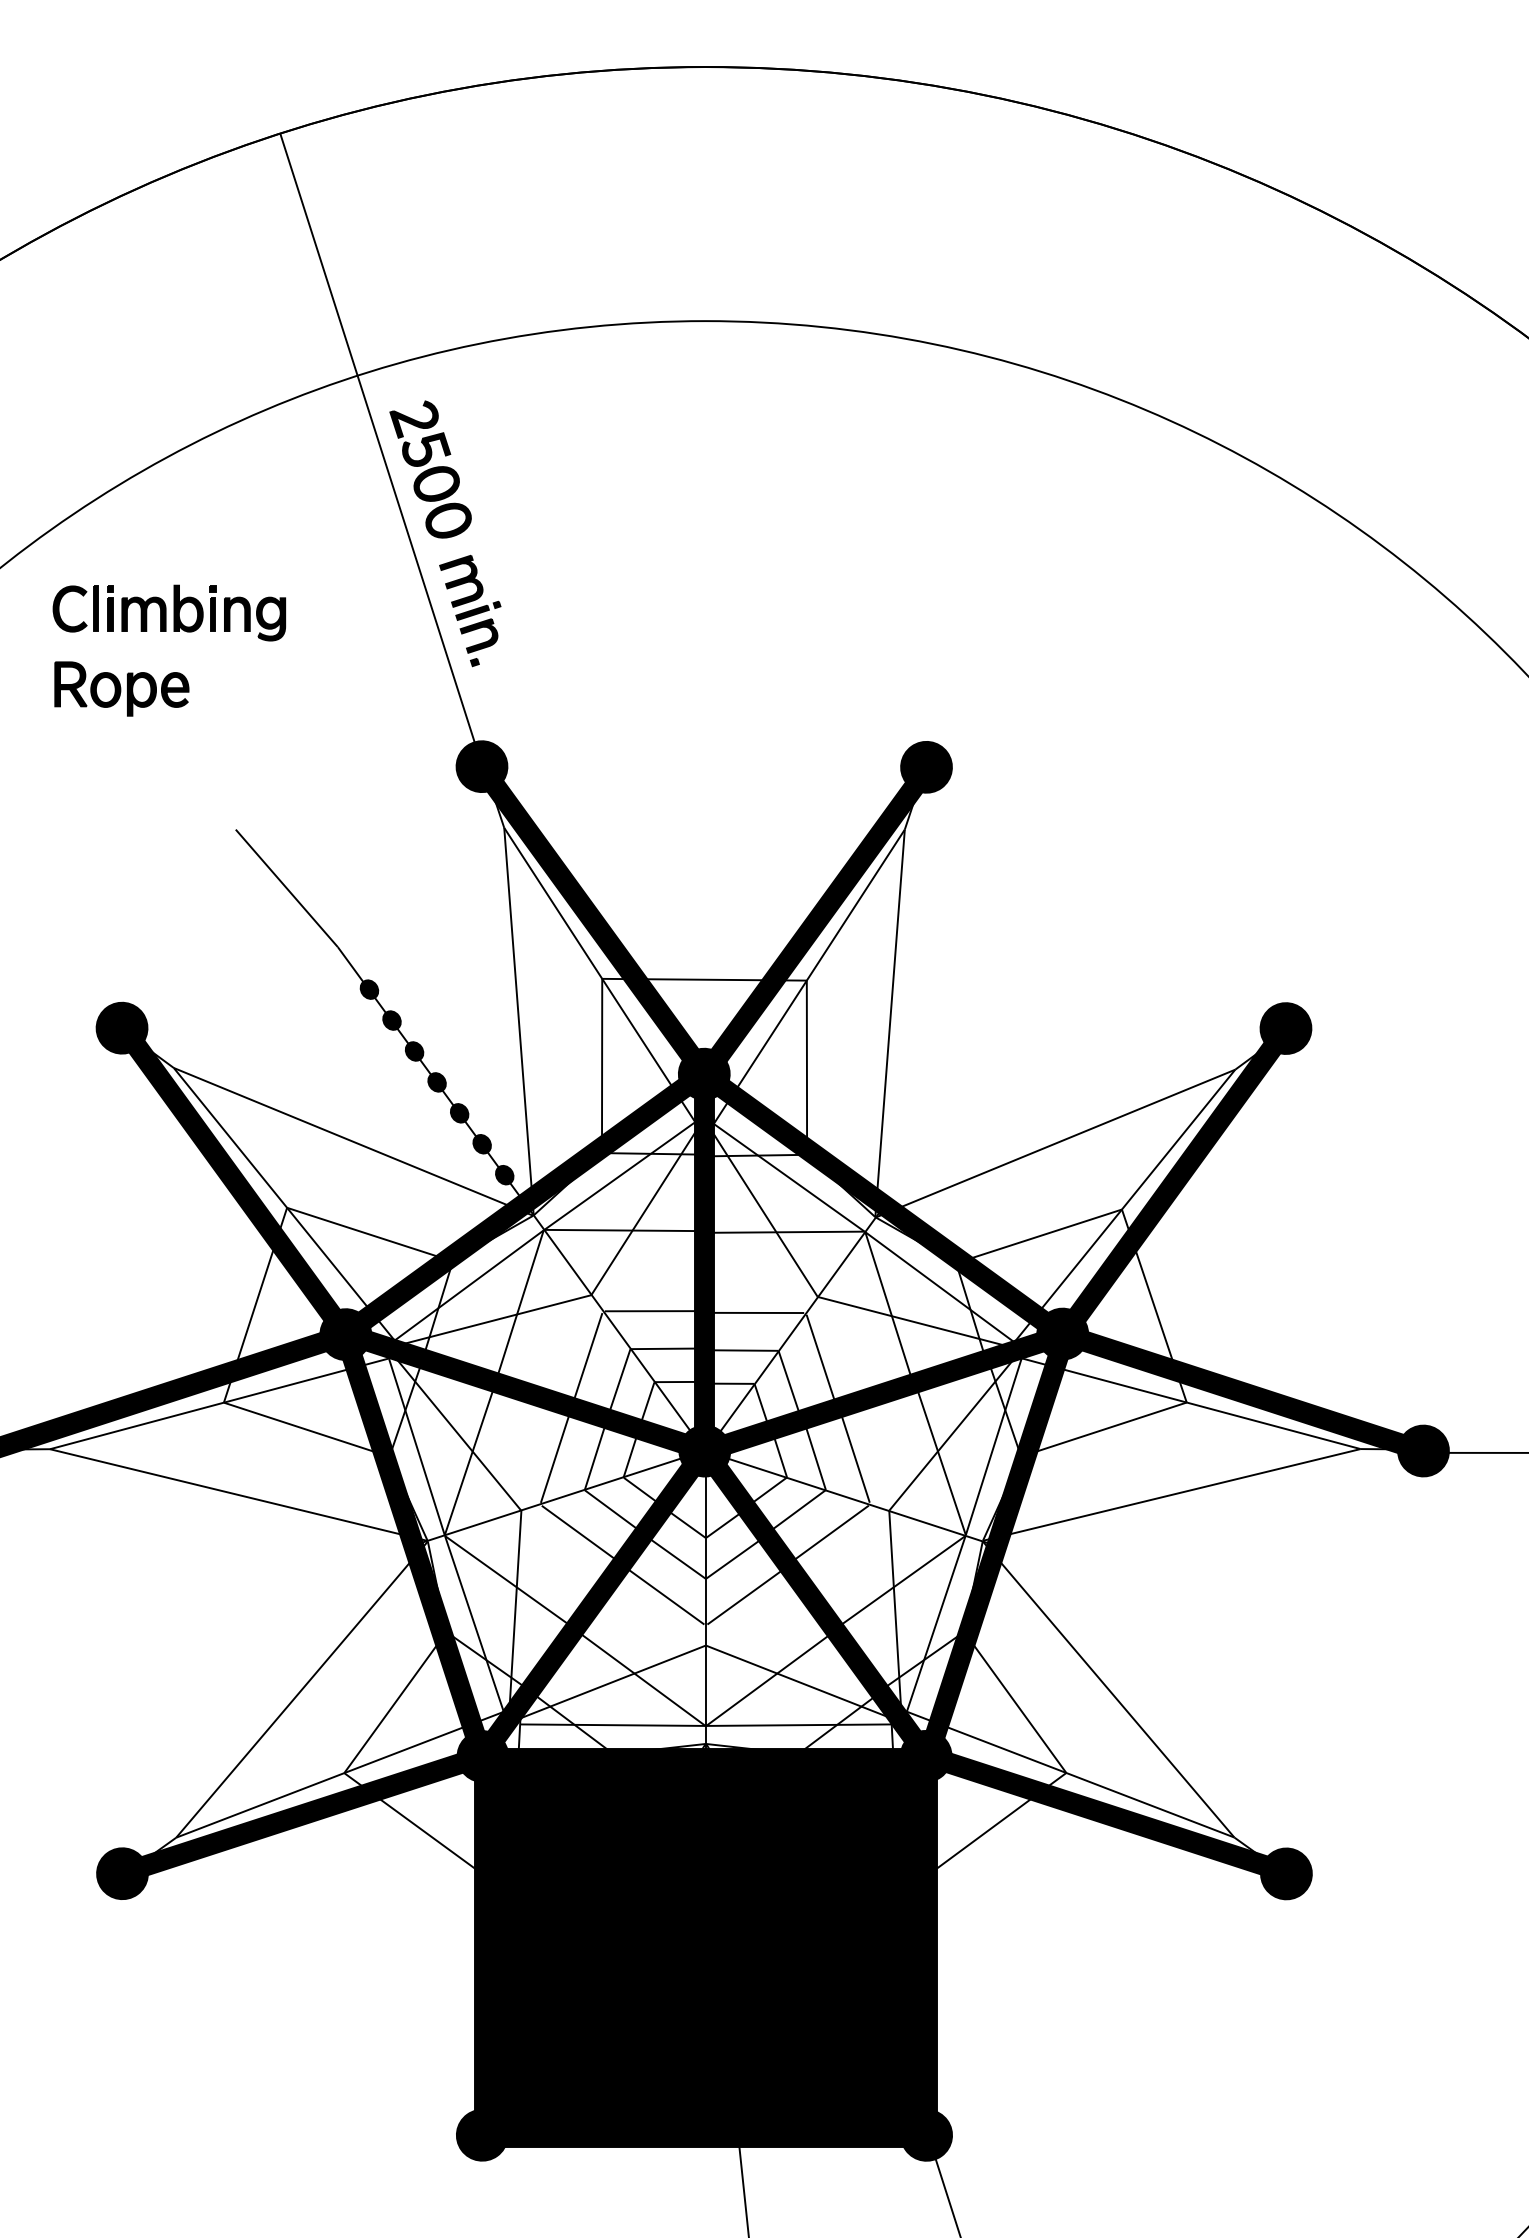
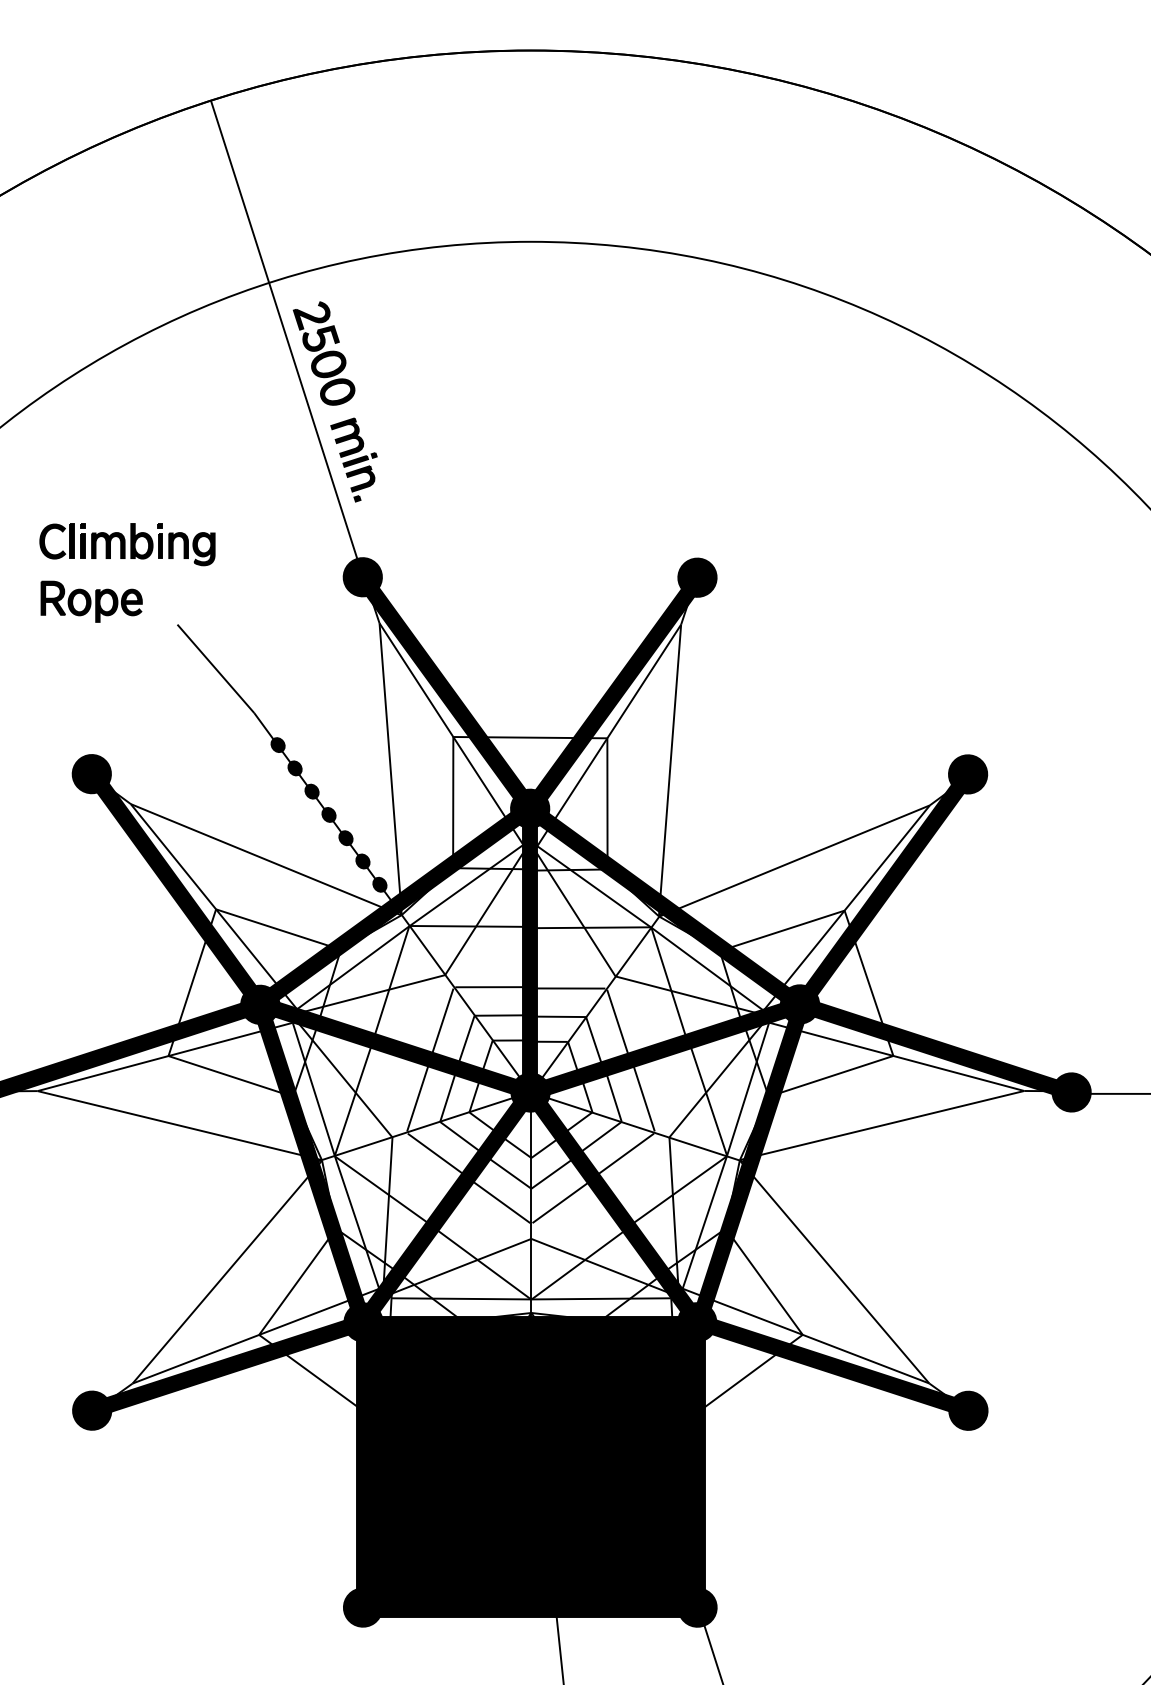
part: (166, 631) -> (125, 558), moved

